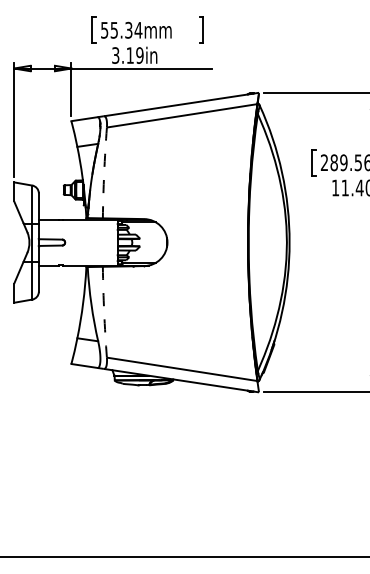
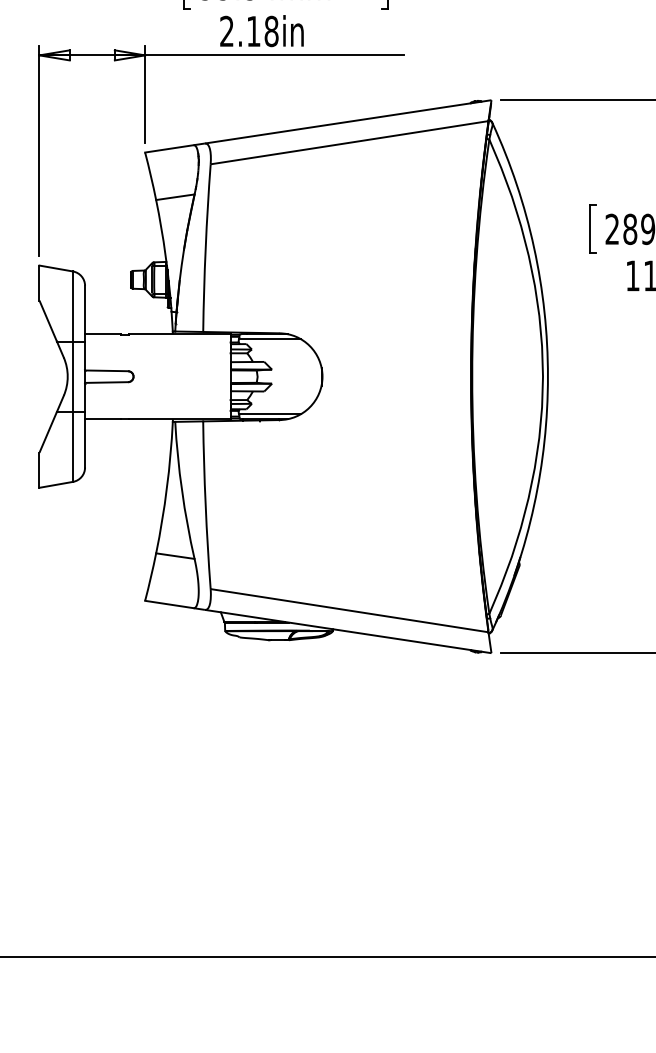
text: (127, 55) -> (248, 31), 3.19in -> 2.18in
arc: (104, 172) -> (206, 247), dashed -> solid
arc: (104, 312) -> (206, 505), dashed -> solid

